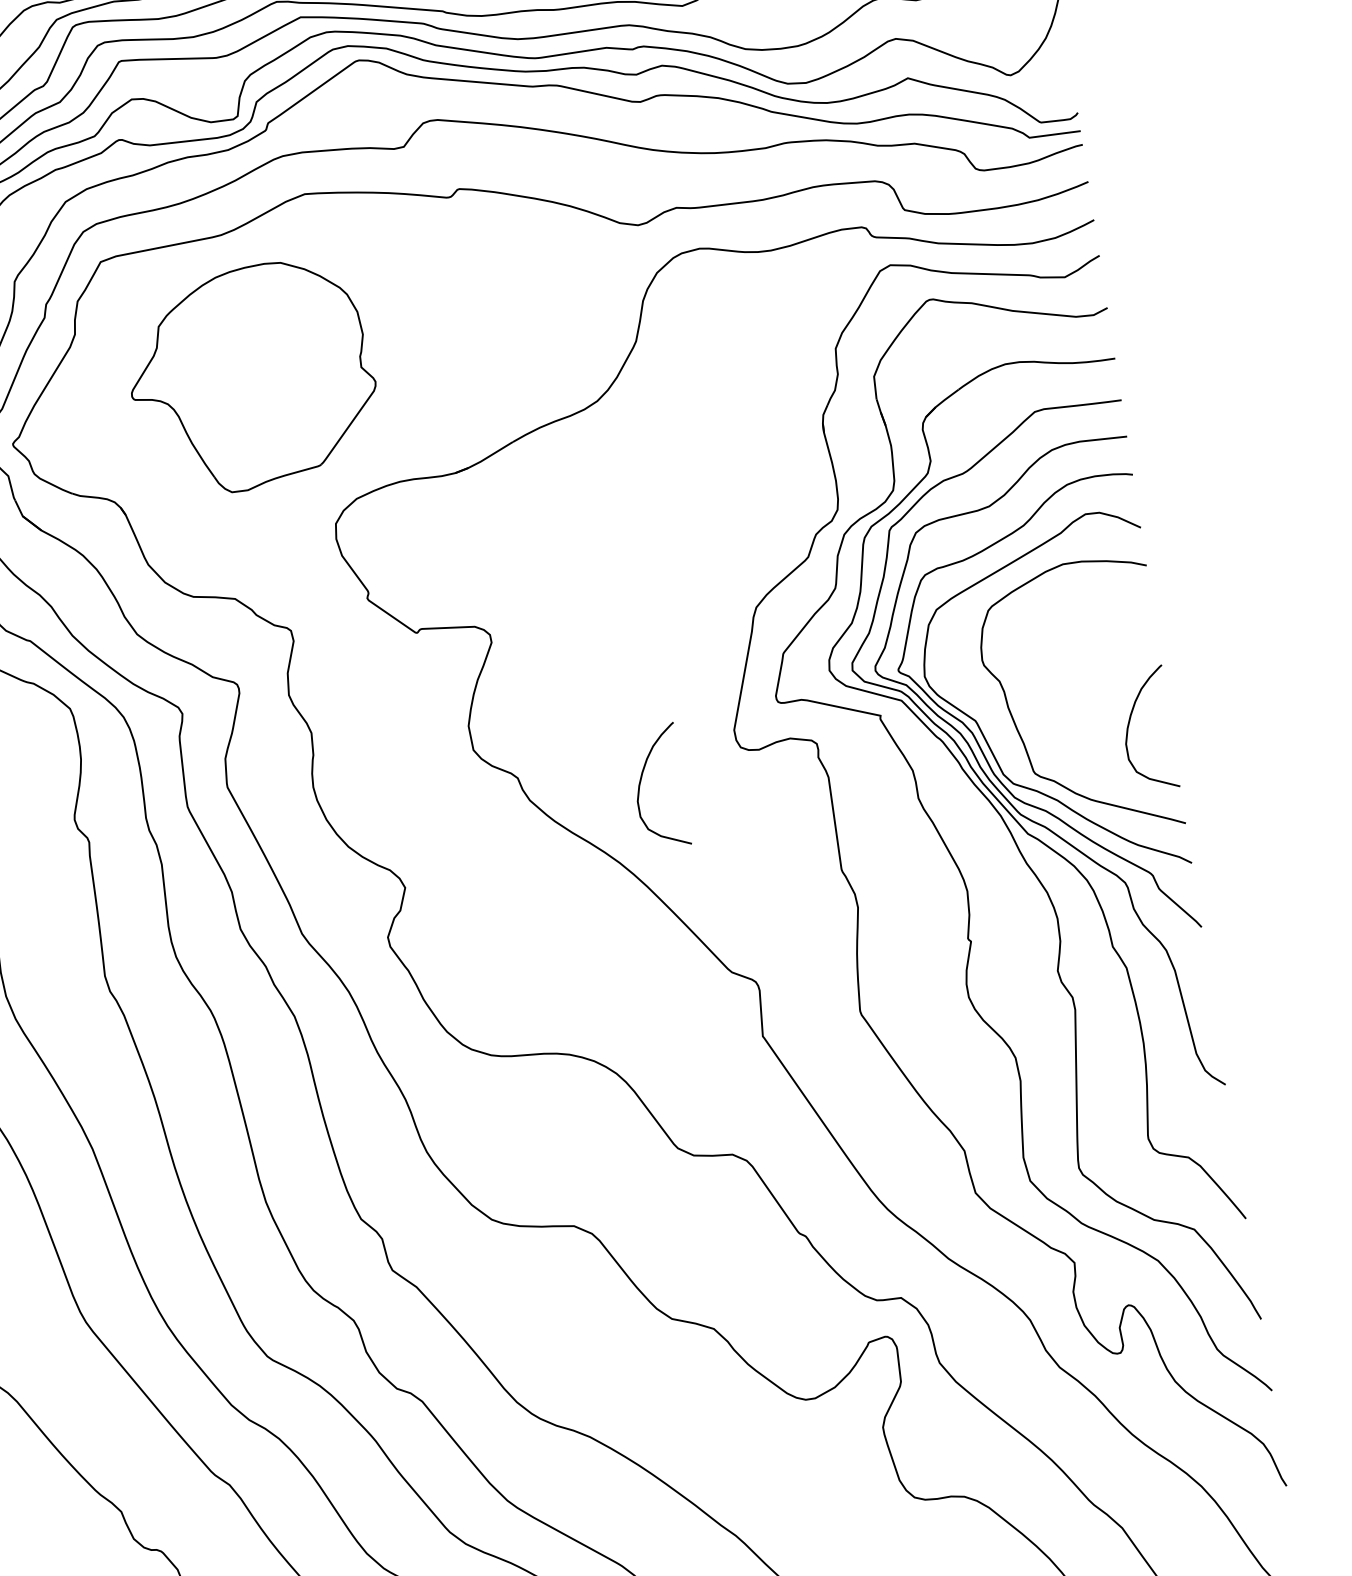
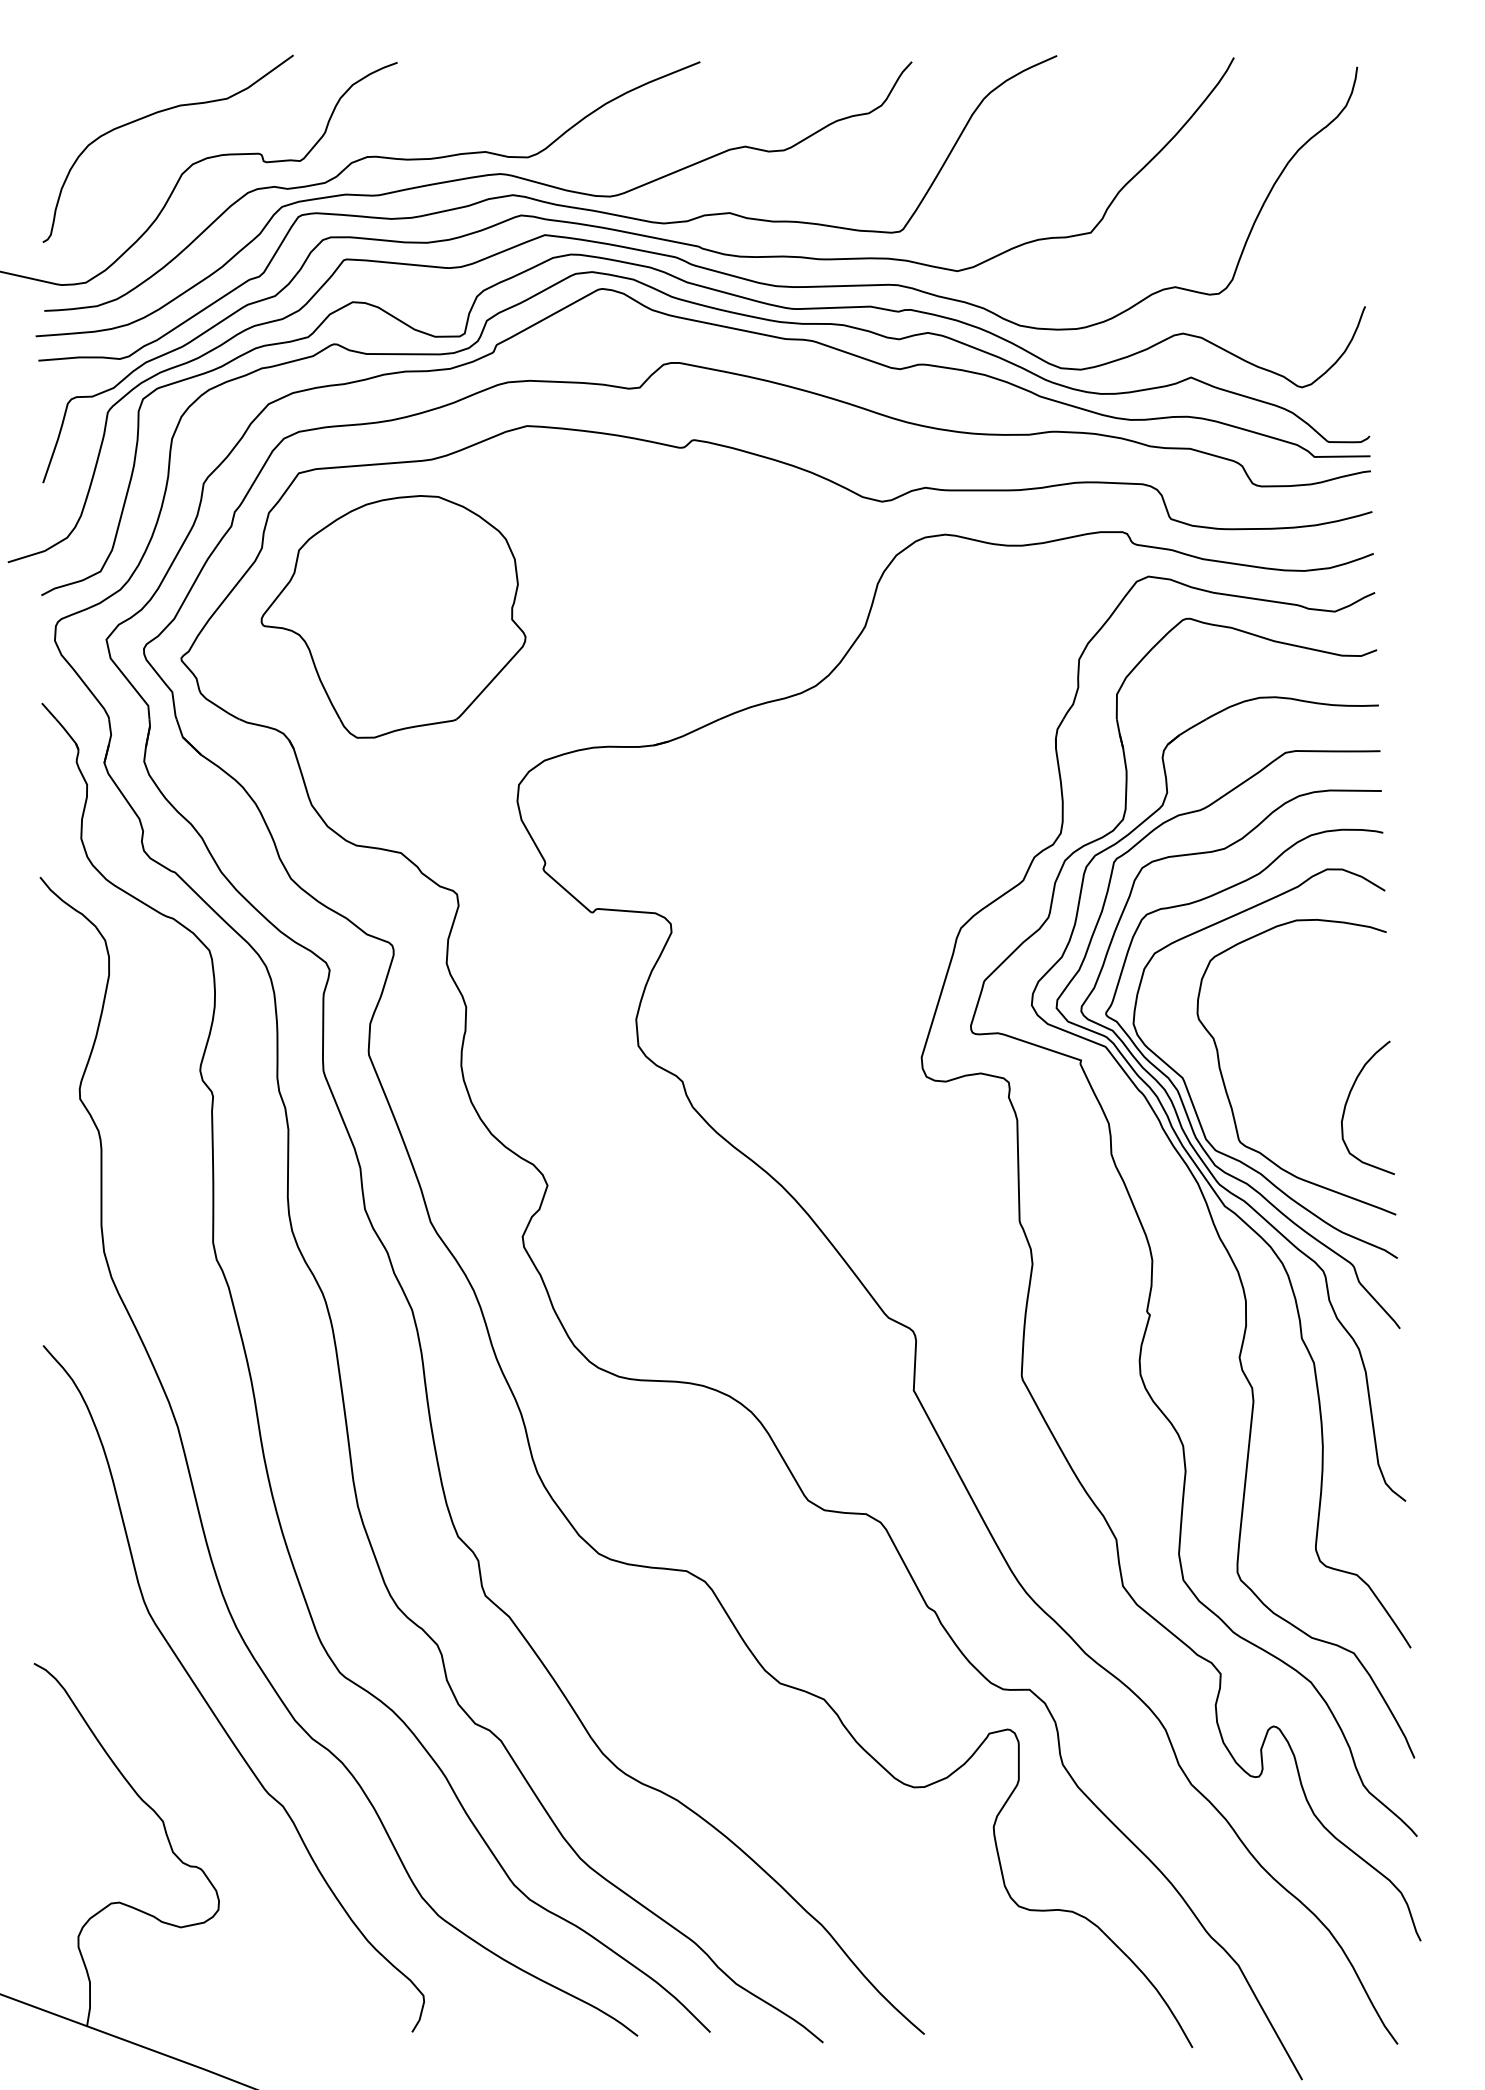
part: (252, 377) -> (393, 616), moved
curve: (641, 781) -> (815, 1100), removed

